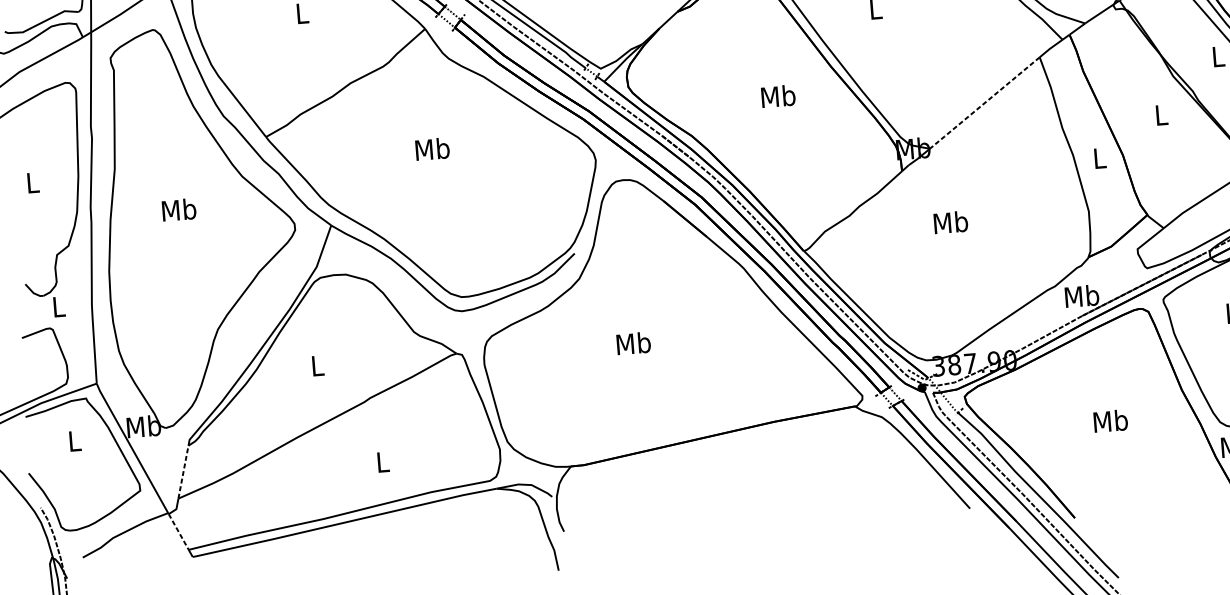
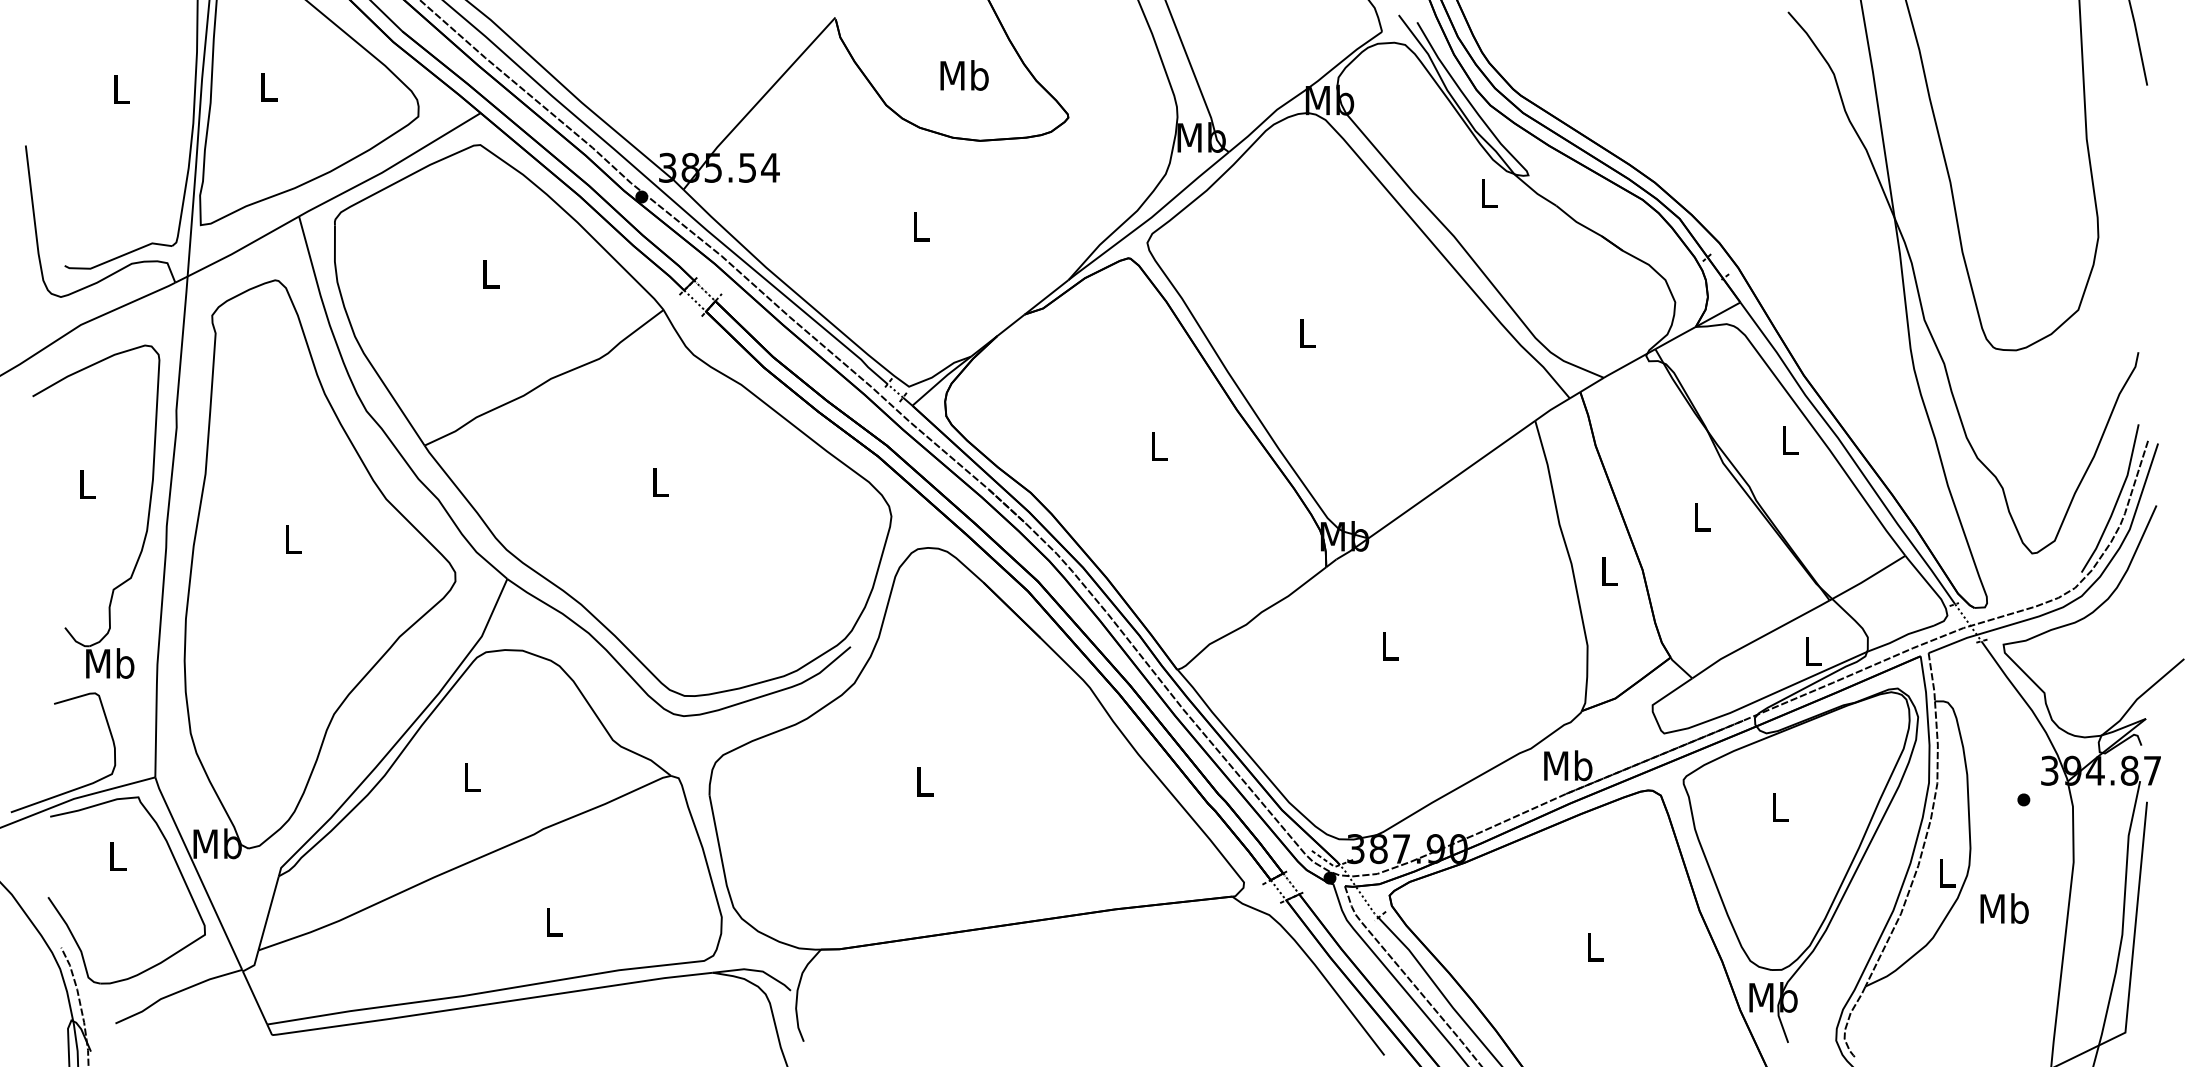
text: (778, 96) -> (1158, 446), Mb -> L
line: (984, 103) -> (1451, 480), dashed -> solid
text: (432, 148) -> (660, 481), Mb -> L
text: (179, 209) -> (292, 539), Mb -> L
text: (951, 222) -> (1390, 645), Mb -> L
text: (59, 306) -> (110, 663), L -> Mb
text: (633, 343) -> (924, 781), Mb -> L
text: (1110, 420) -> (1594, 946), Mb -> L
line: (183, 471) -> (268, 912), dashed -> solid
line: (179, 532) -> (255, 998), dashed -> solid

